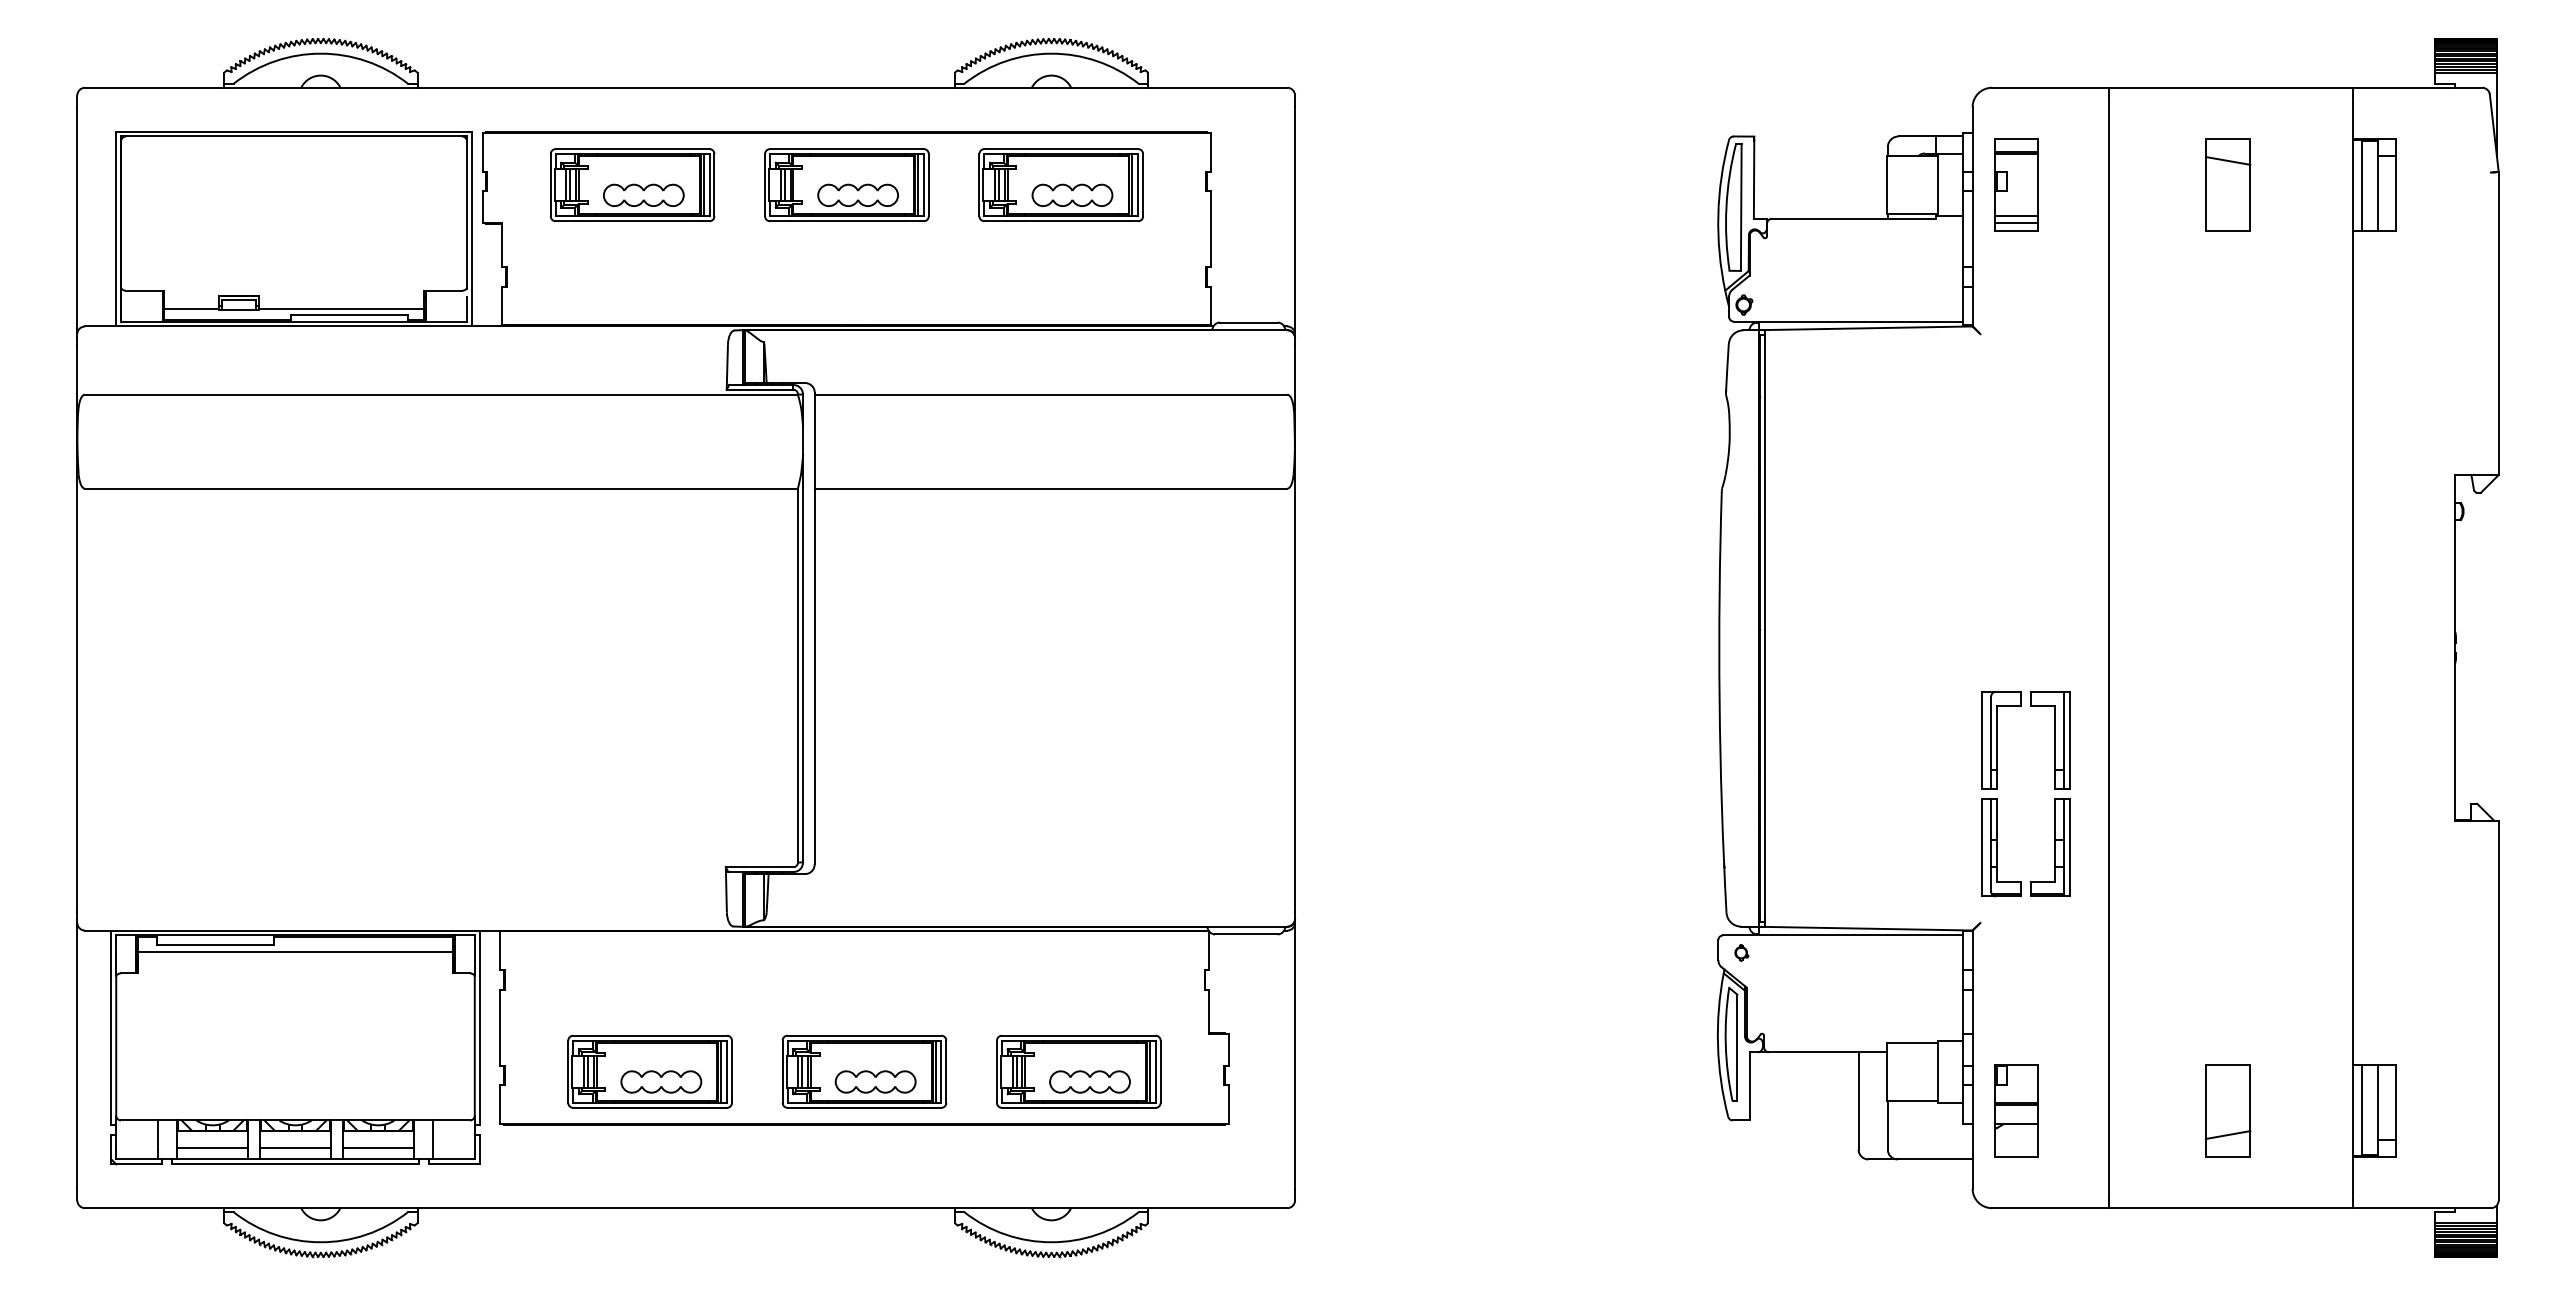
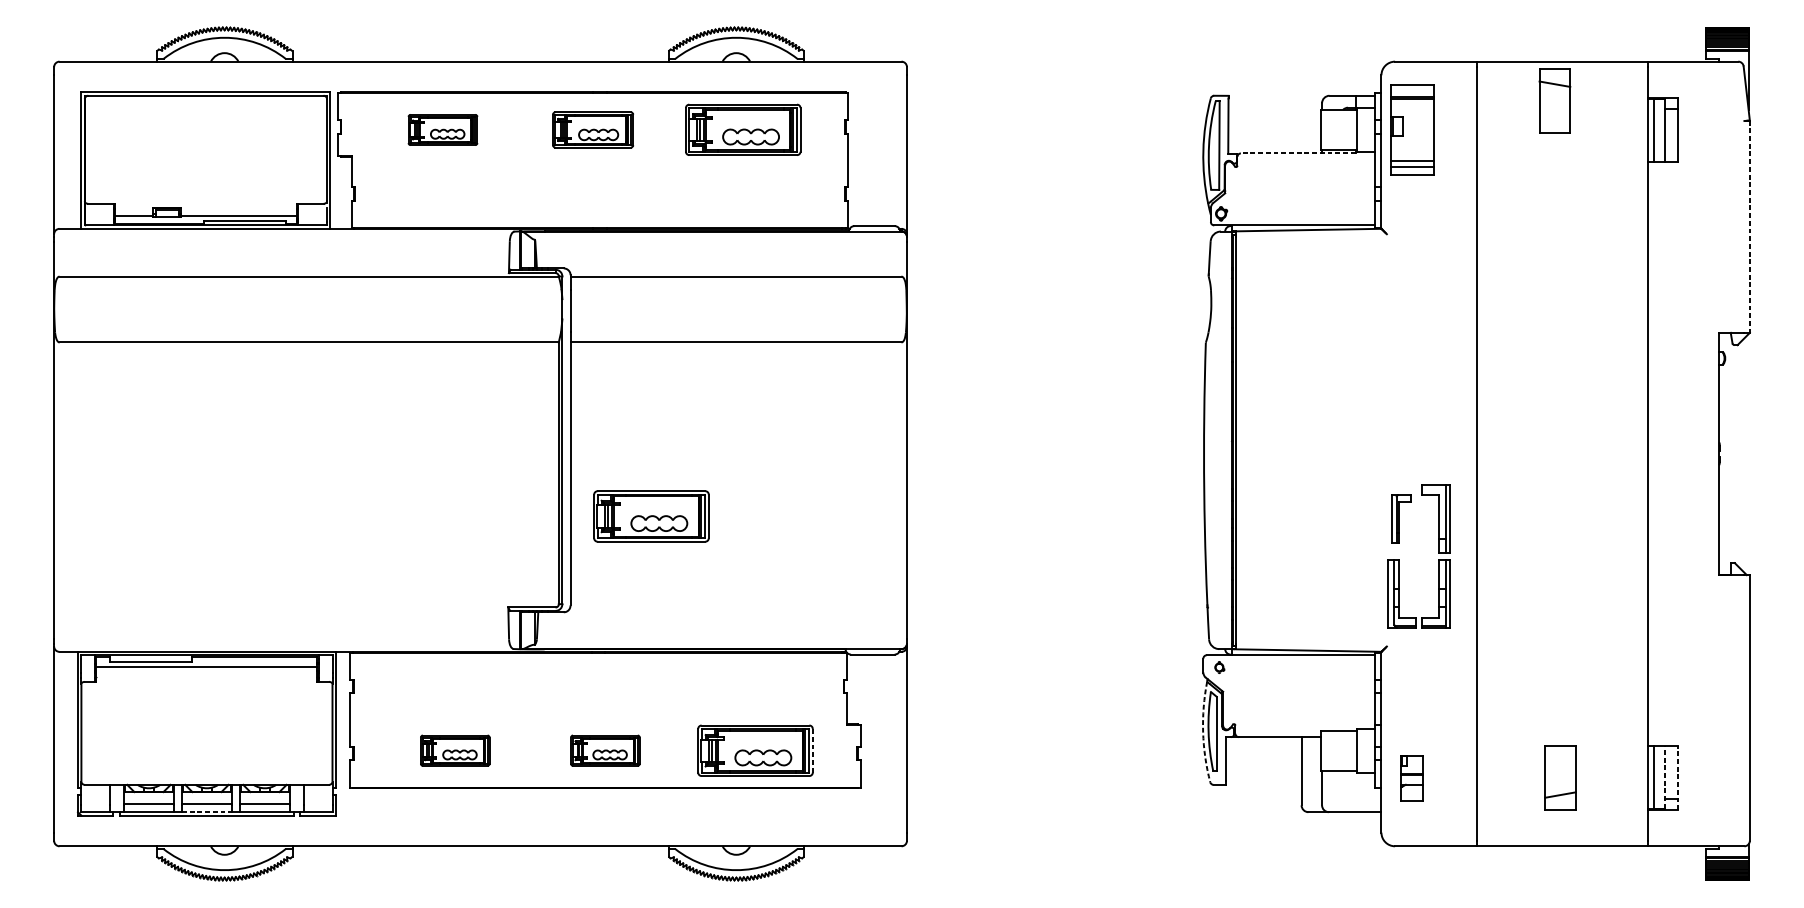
part: (2016, 184) -> (1412, 129), size x1.4
part: (2228, 184) -> (1555, 100), moved
part: (632, 185) -> (442, 130), size x0.6
part: (846, 185) -> (592, 130), size x0.7
line: (1853, 218) -> (1298, 153), solid -> dashed
line: (2498, 324) -> (1749, 227), solid -> dashed
part: (929, 737) -> (650, 516), added
part: (2001, 740) -> (1401, 518), size x0.7
arc: (1718, 1045) -> (1203, 732), solid -> dashed
part: (649, 1071) -> (454, 750), size x0.6
part: (864, 1071) -> (605, 750), size x0.6
line: (1160, 1071) -> (812, 750), solid -> dashed
line: (2377, 1109) -> (1664, 777), solid -> dashed
part: (2016, 1110) -> (1412, 777), size x0.7
line: (2396, 1110) -> (1678, 777), solid -> dashed
line: (295, 1159) -> (206, 812), solid -> dashed

